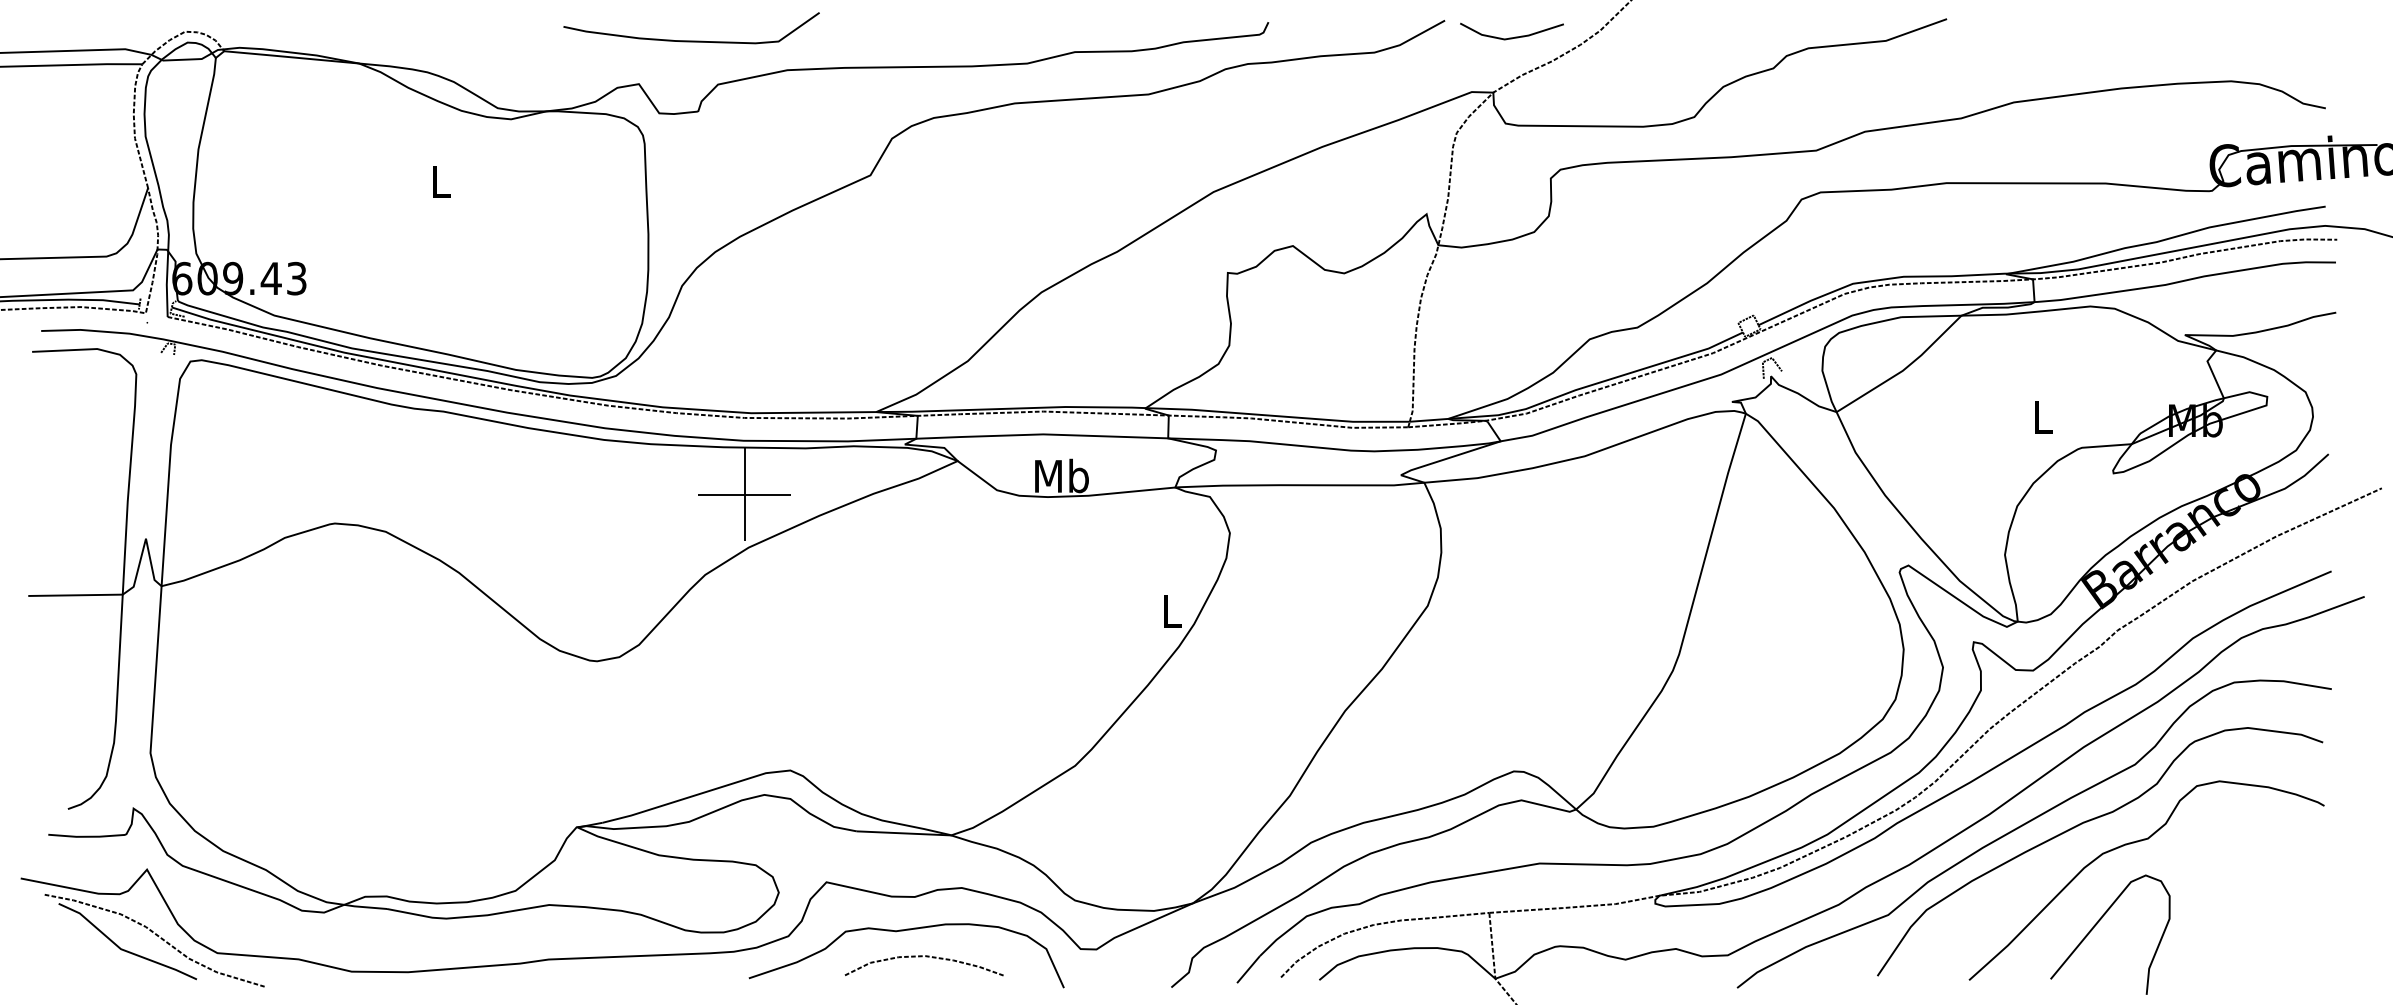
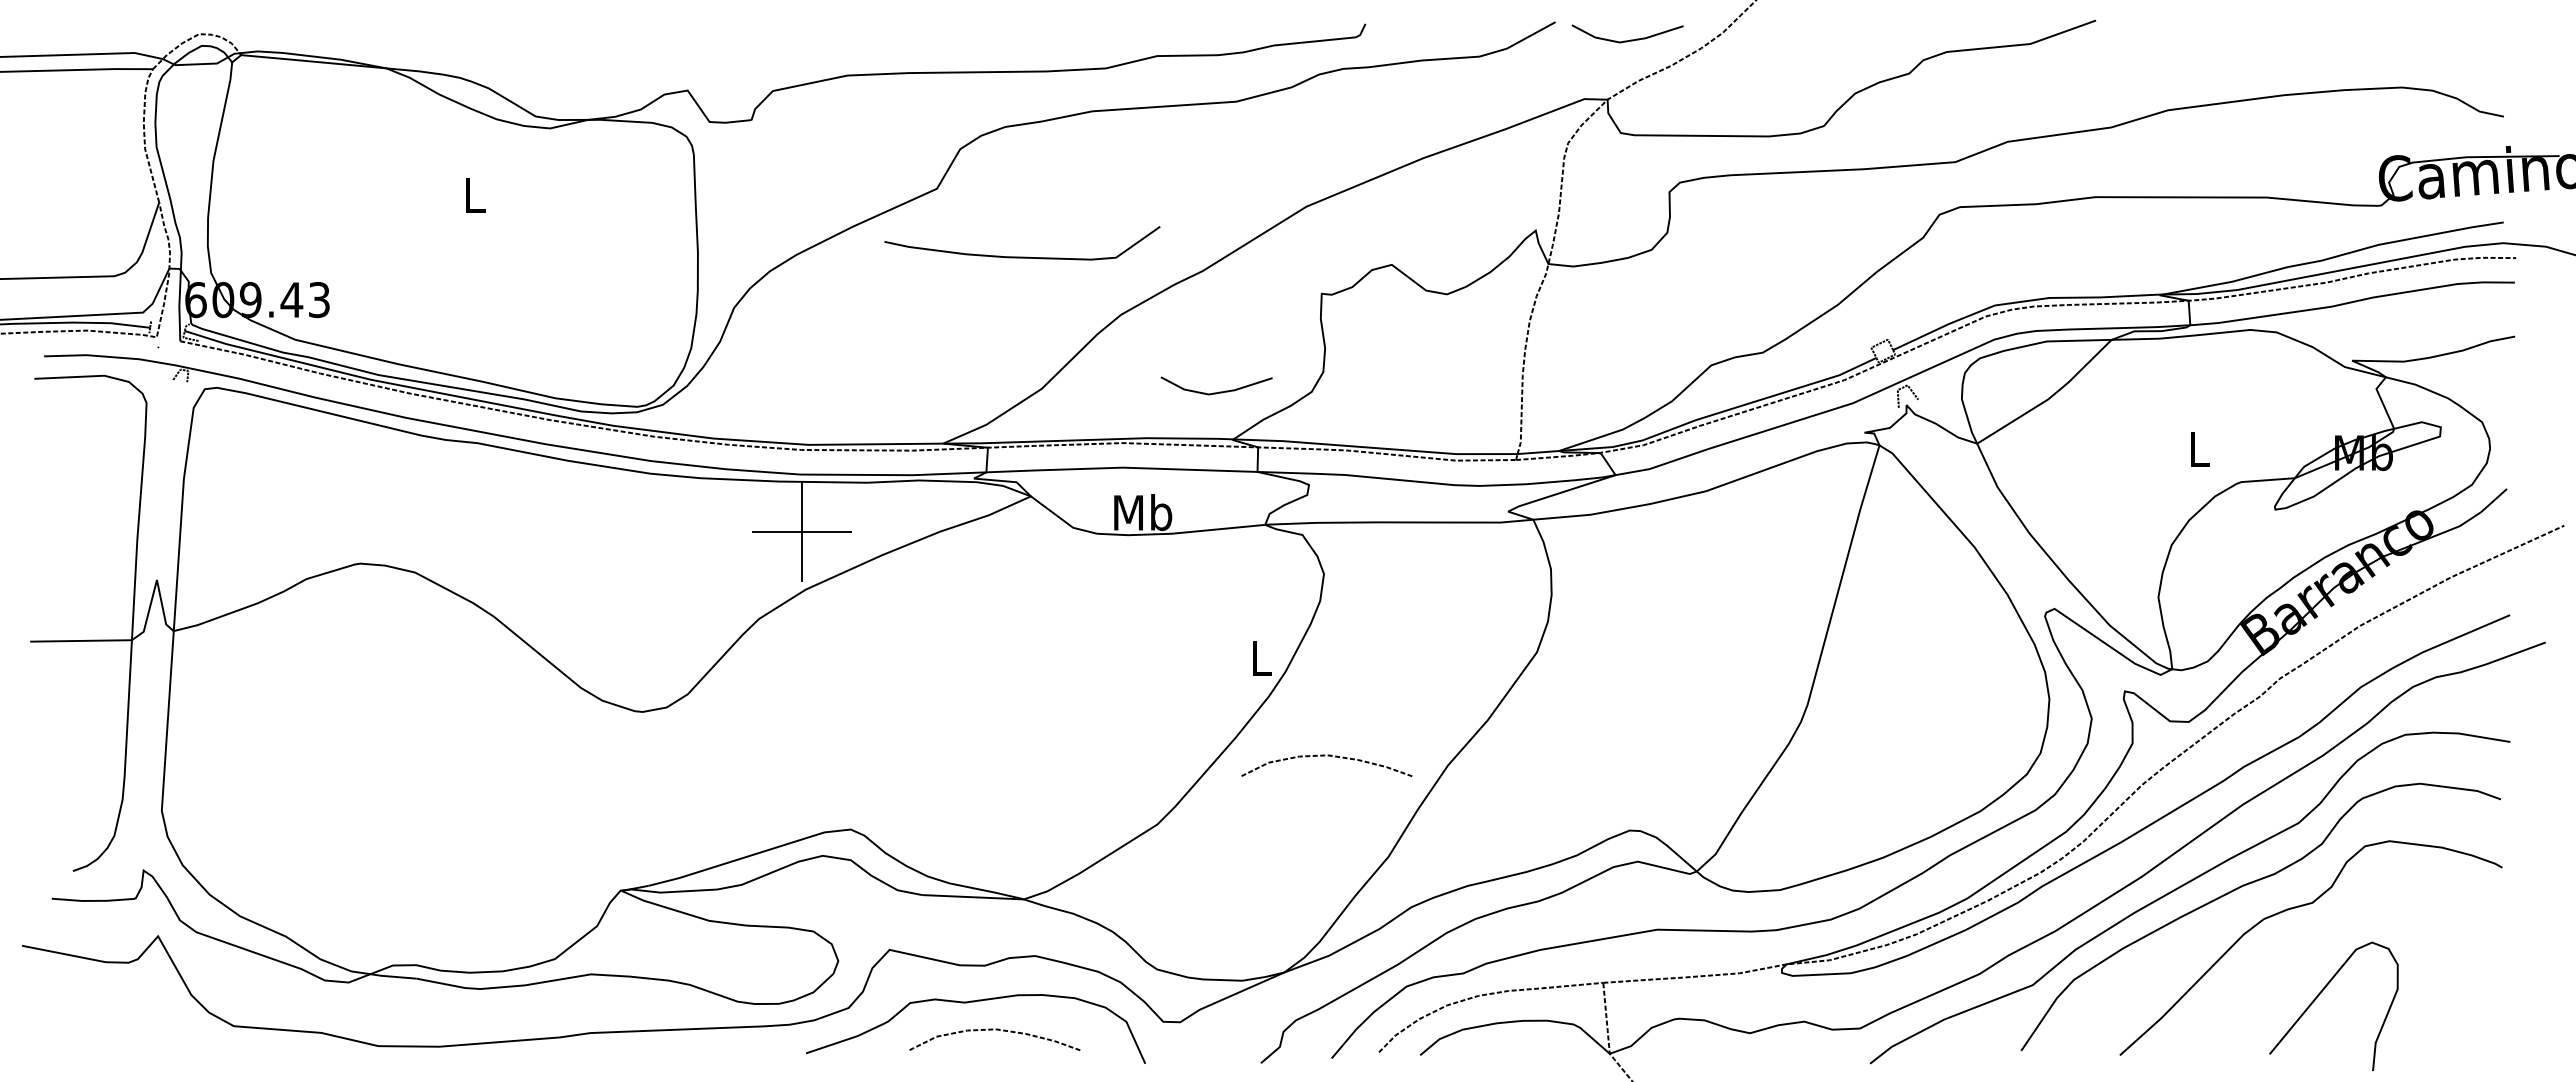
curve: (691, 40) -> (1022, 256), moved
line: (1132, 363) -> (1219, 391), added
curve: (1230, 702) -> (1324, 756), added
curve: (2098, 922) -> (2321, 993), moved
part: (154, 940) -> (166, 1012), removed

